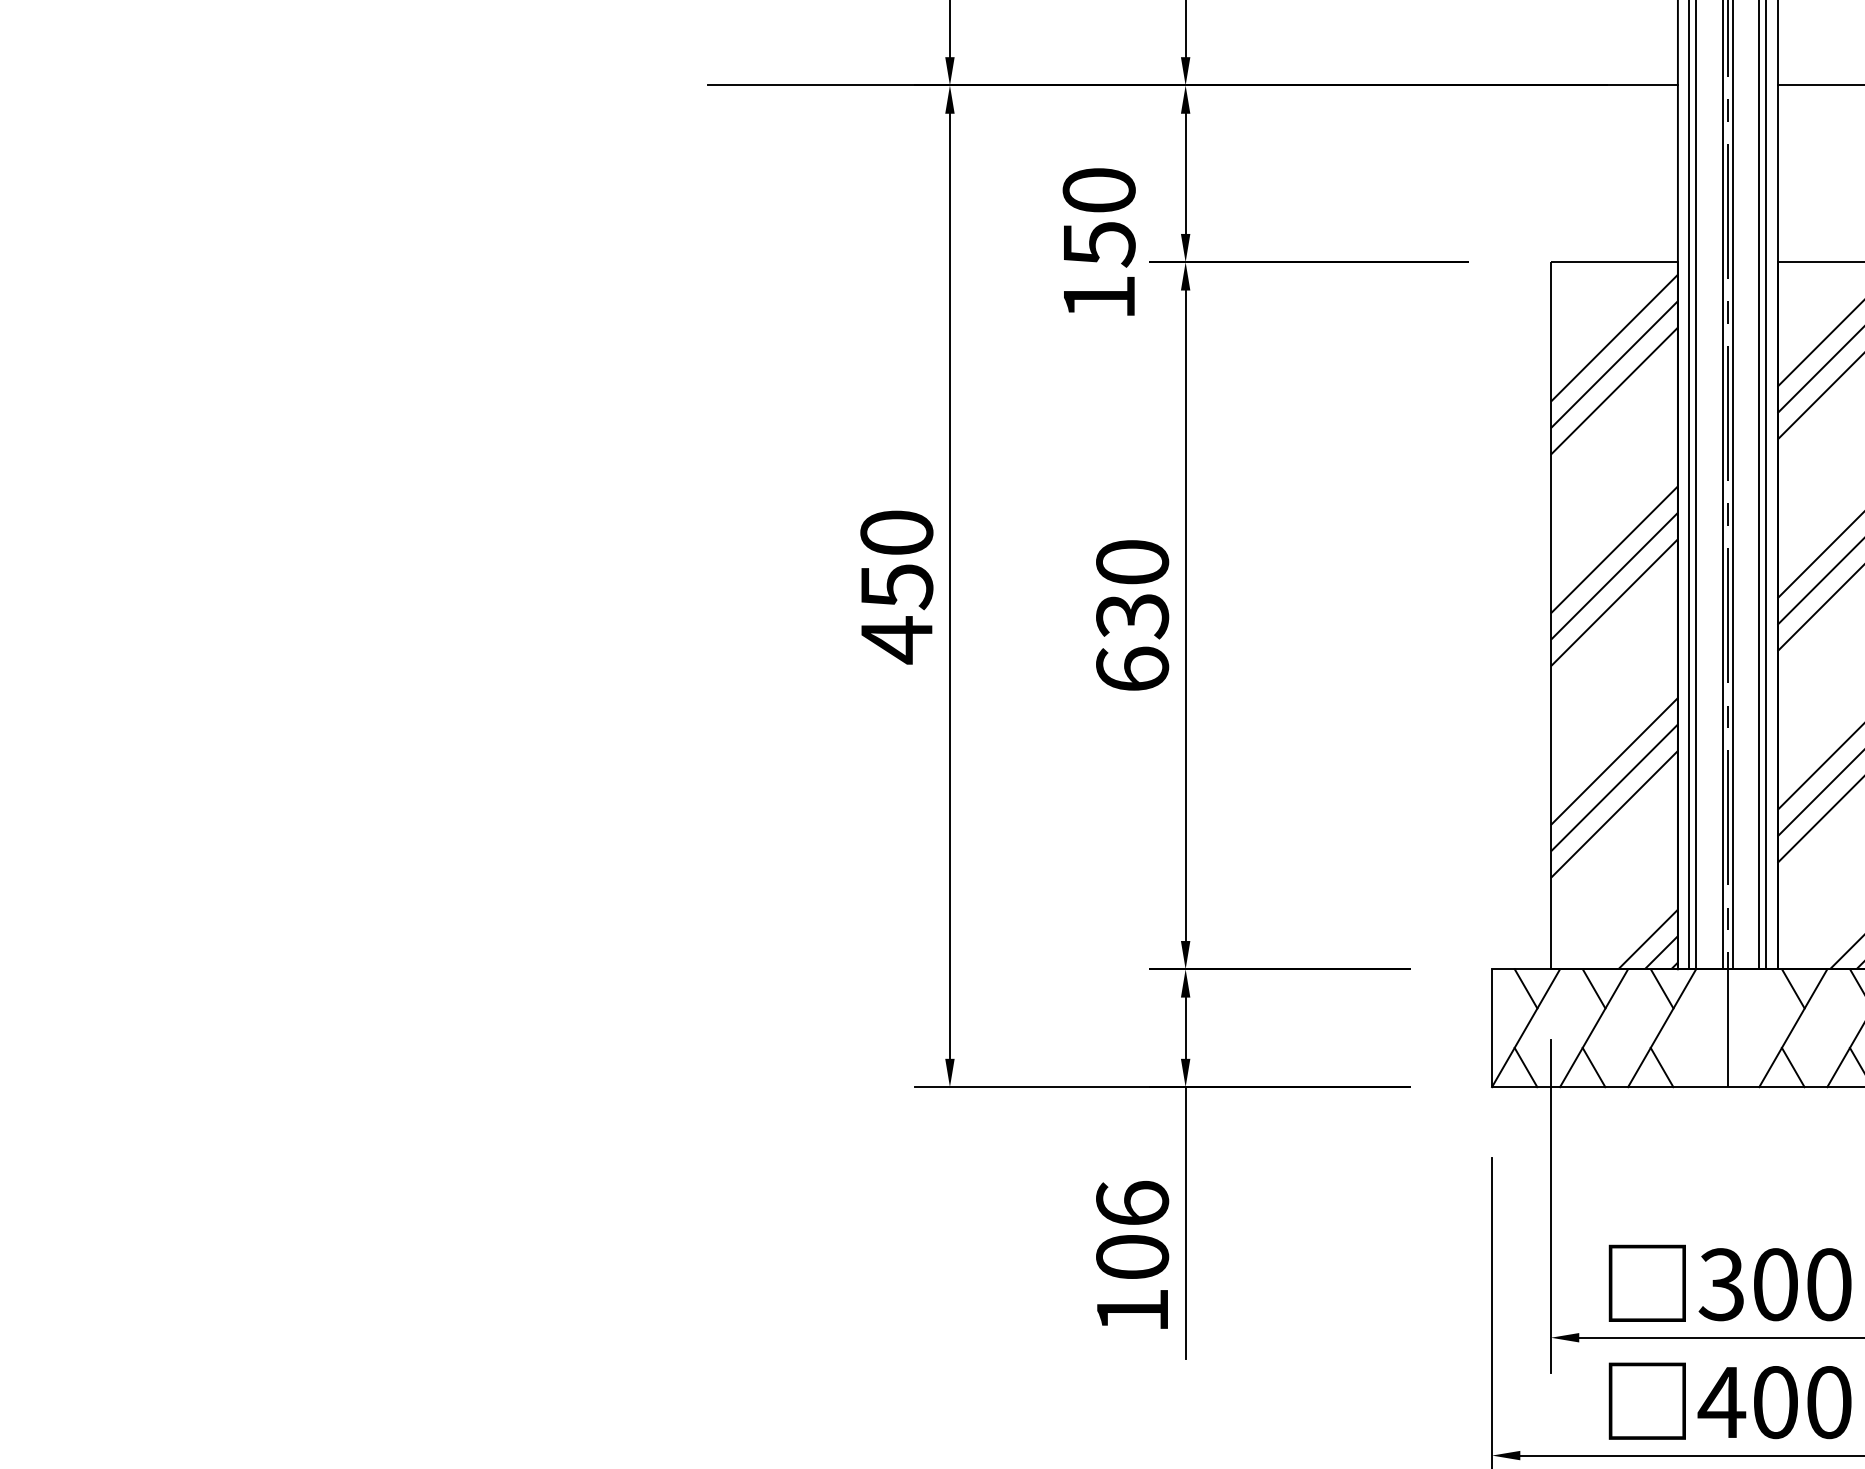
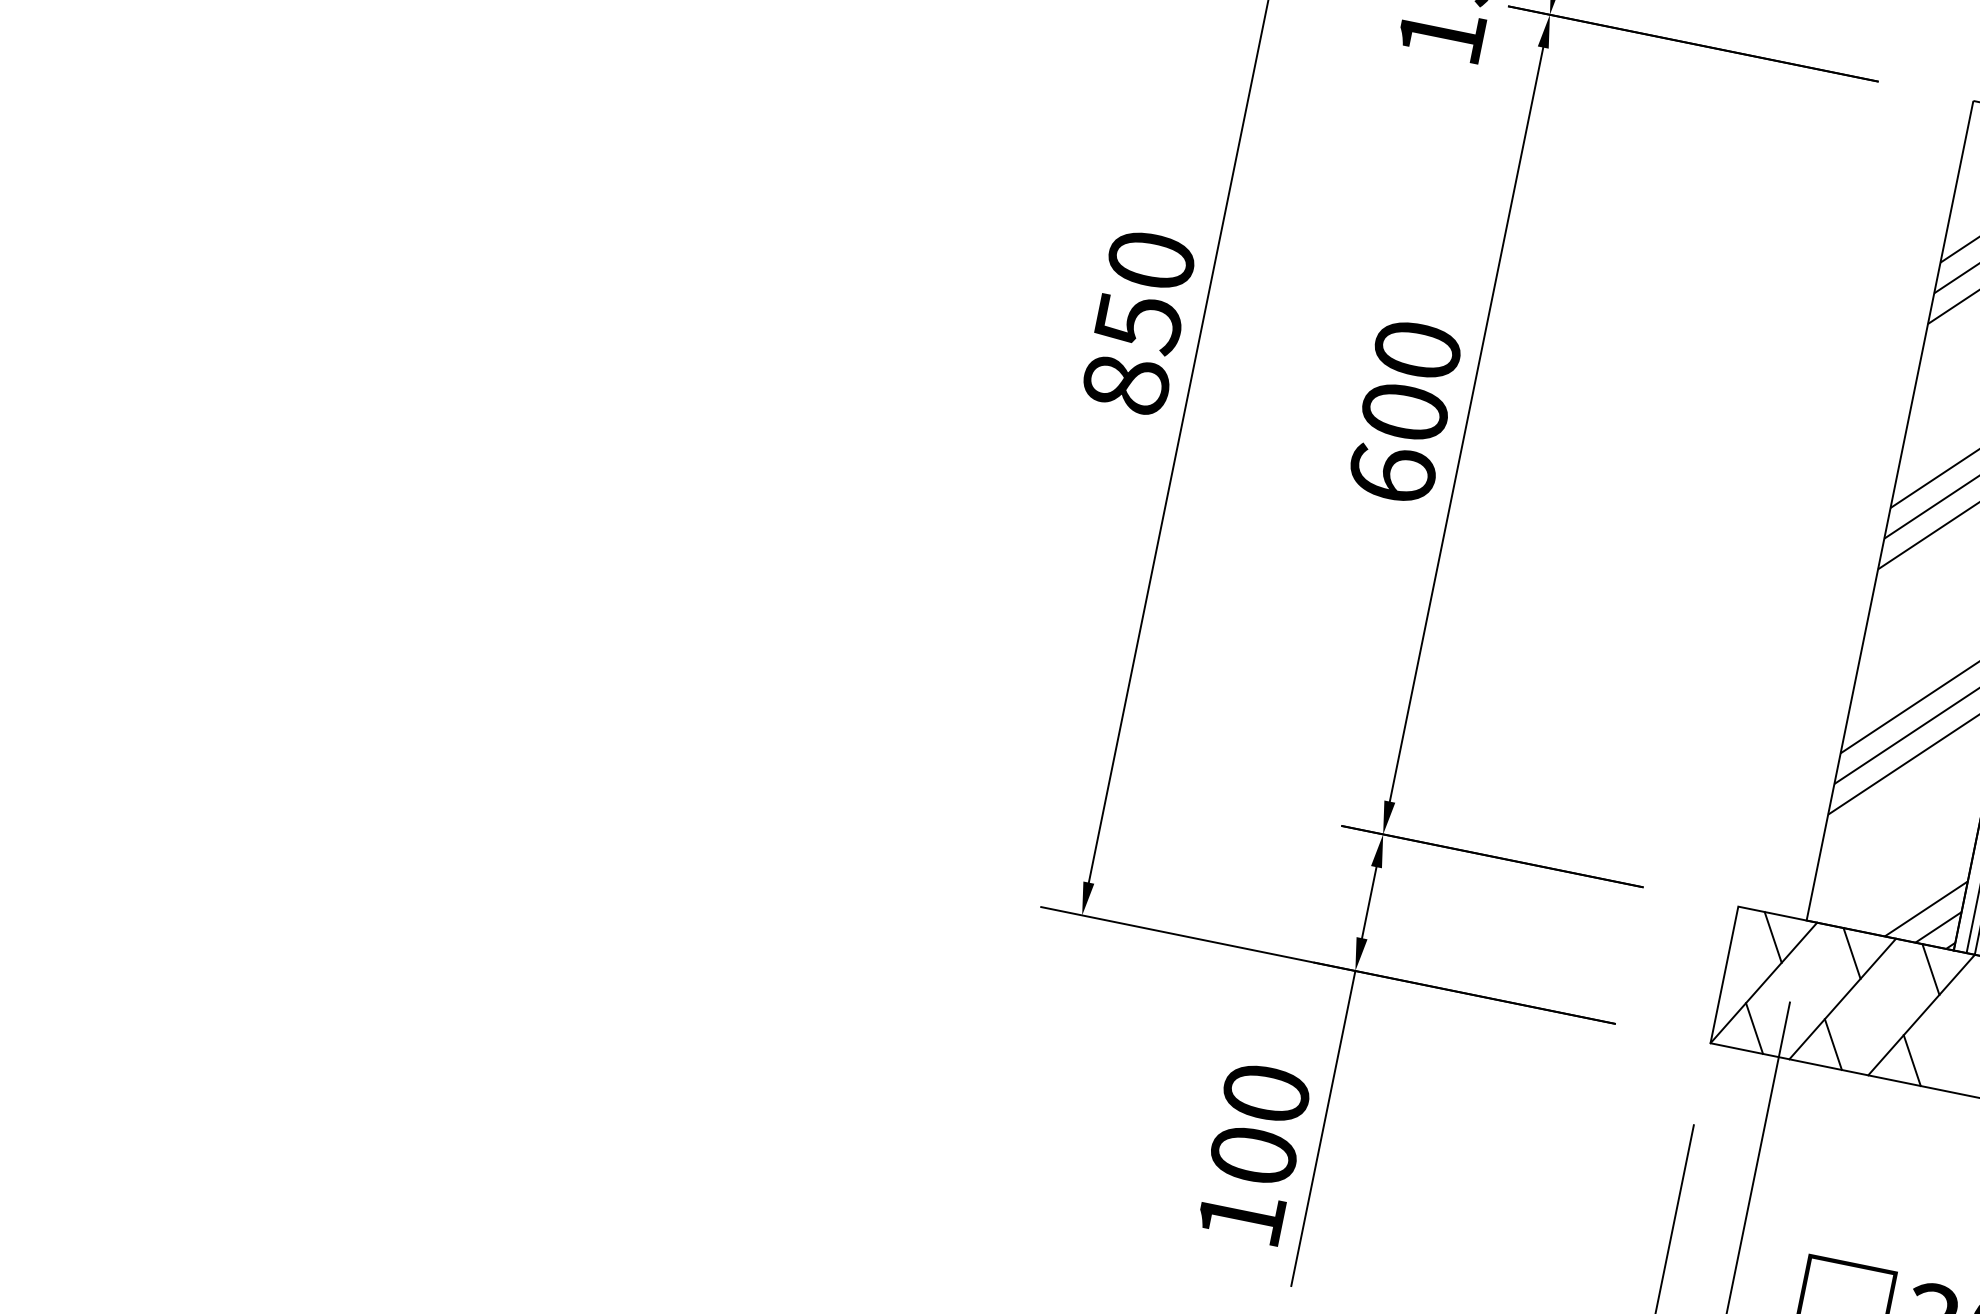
text: (1132, 616) -> (1404, 412), 630 -> 600
text: (896, 640) -> (1125, 385), 450 -> 850
text: (1132, 1202) -> (1266, 1092), 106 -> 100

